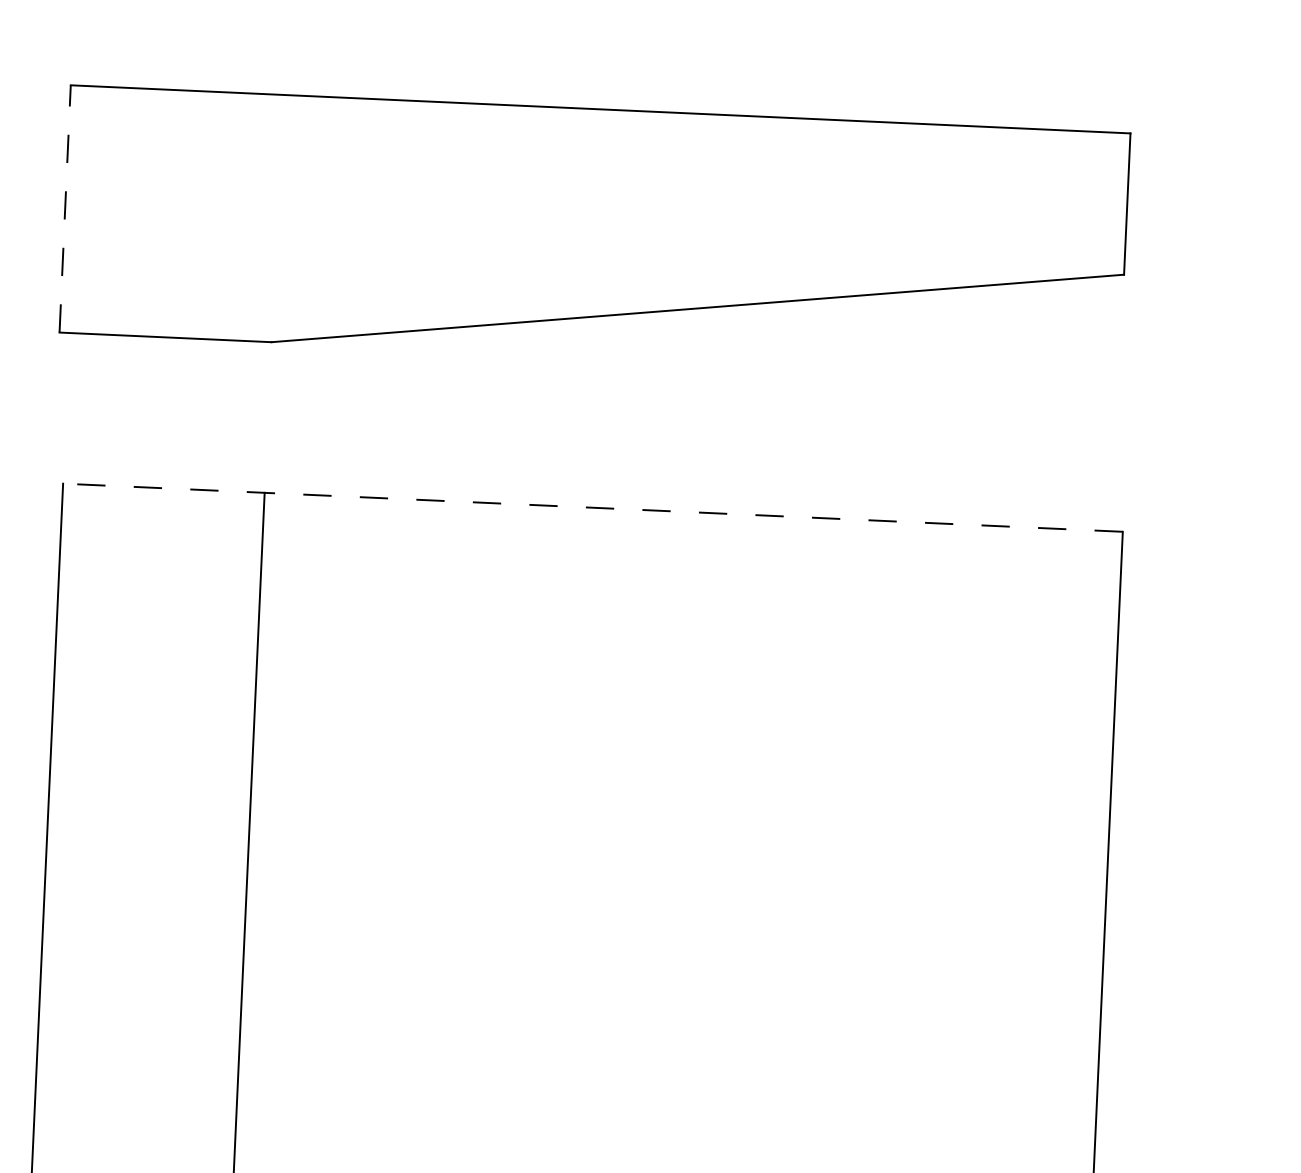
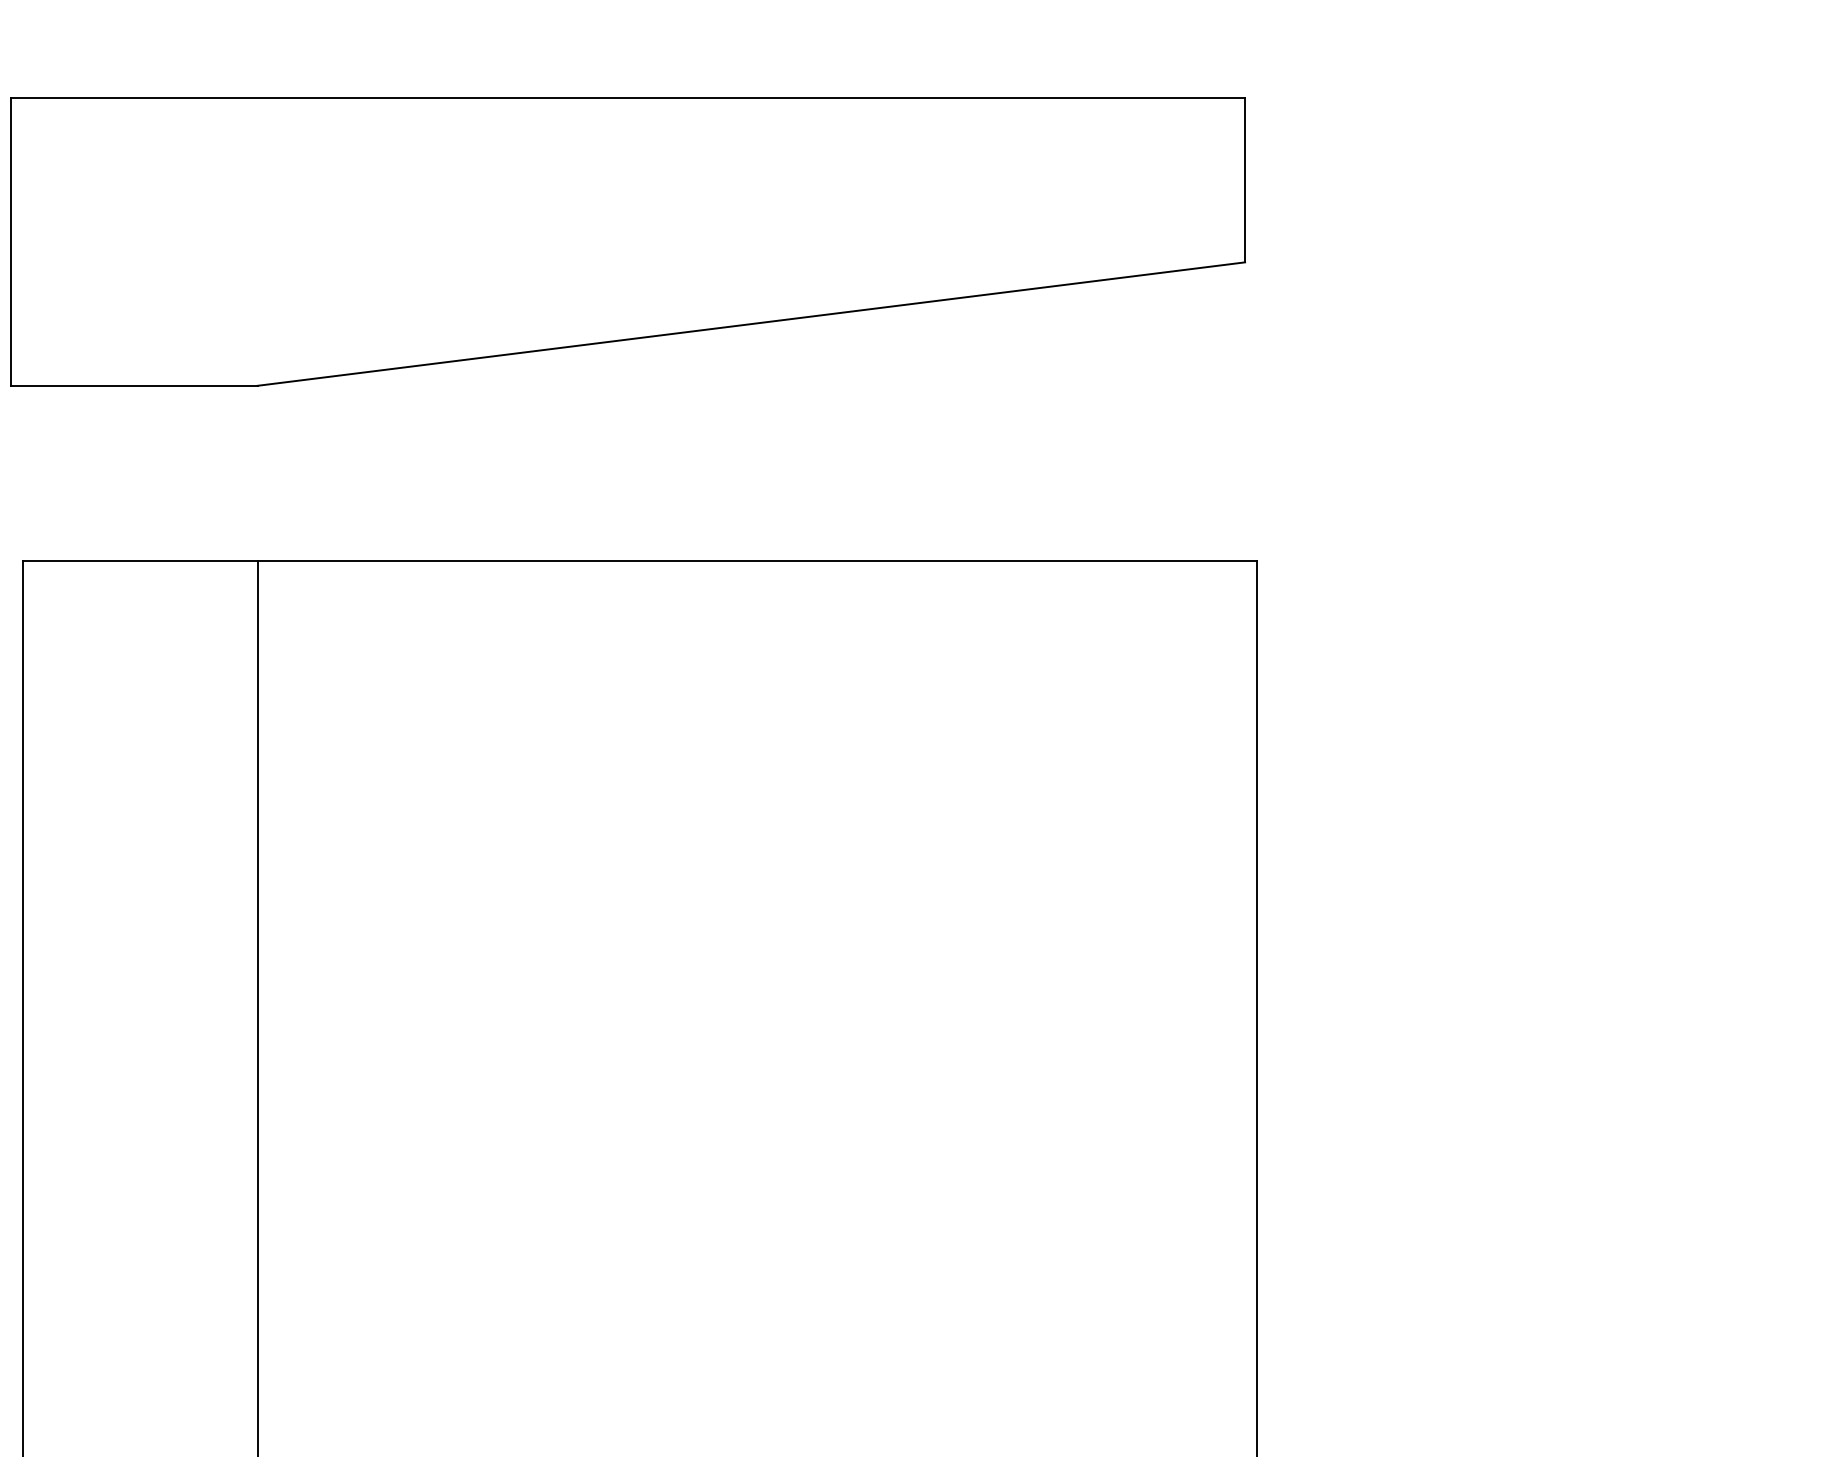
line: (64, 208) -> (10, 241), dashed -> solid
line: (592, 507) -> (639, 561), dashed -> solid

